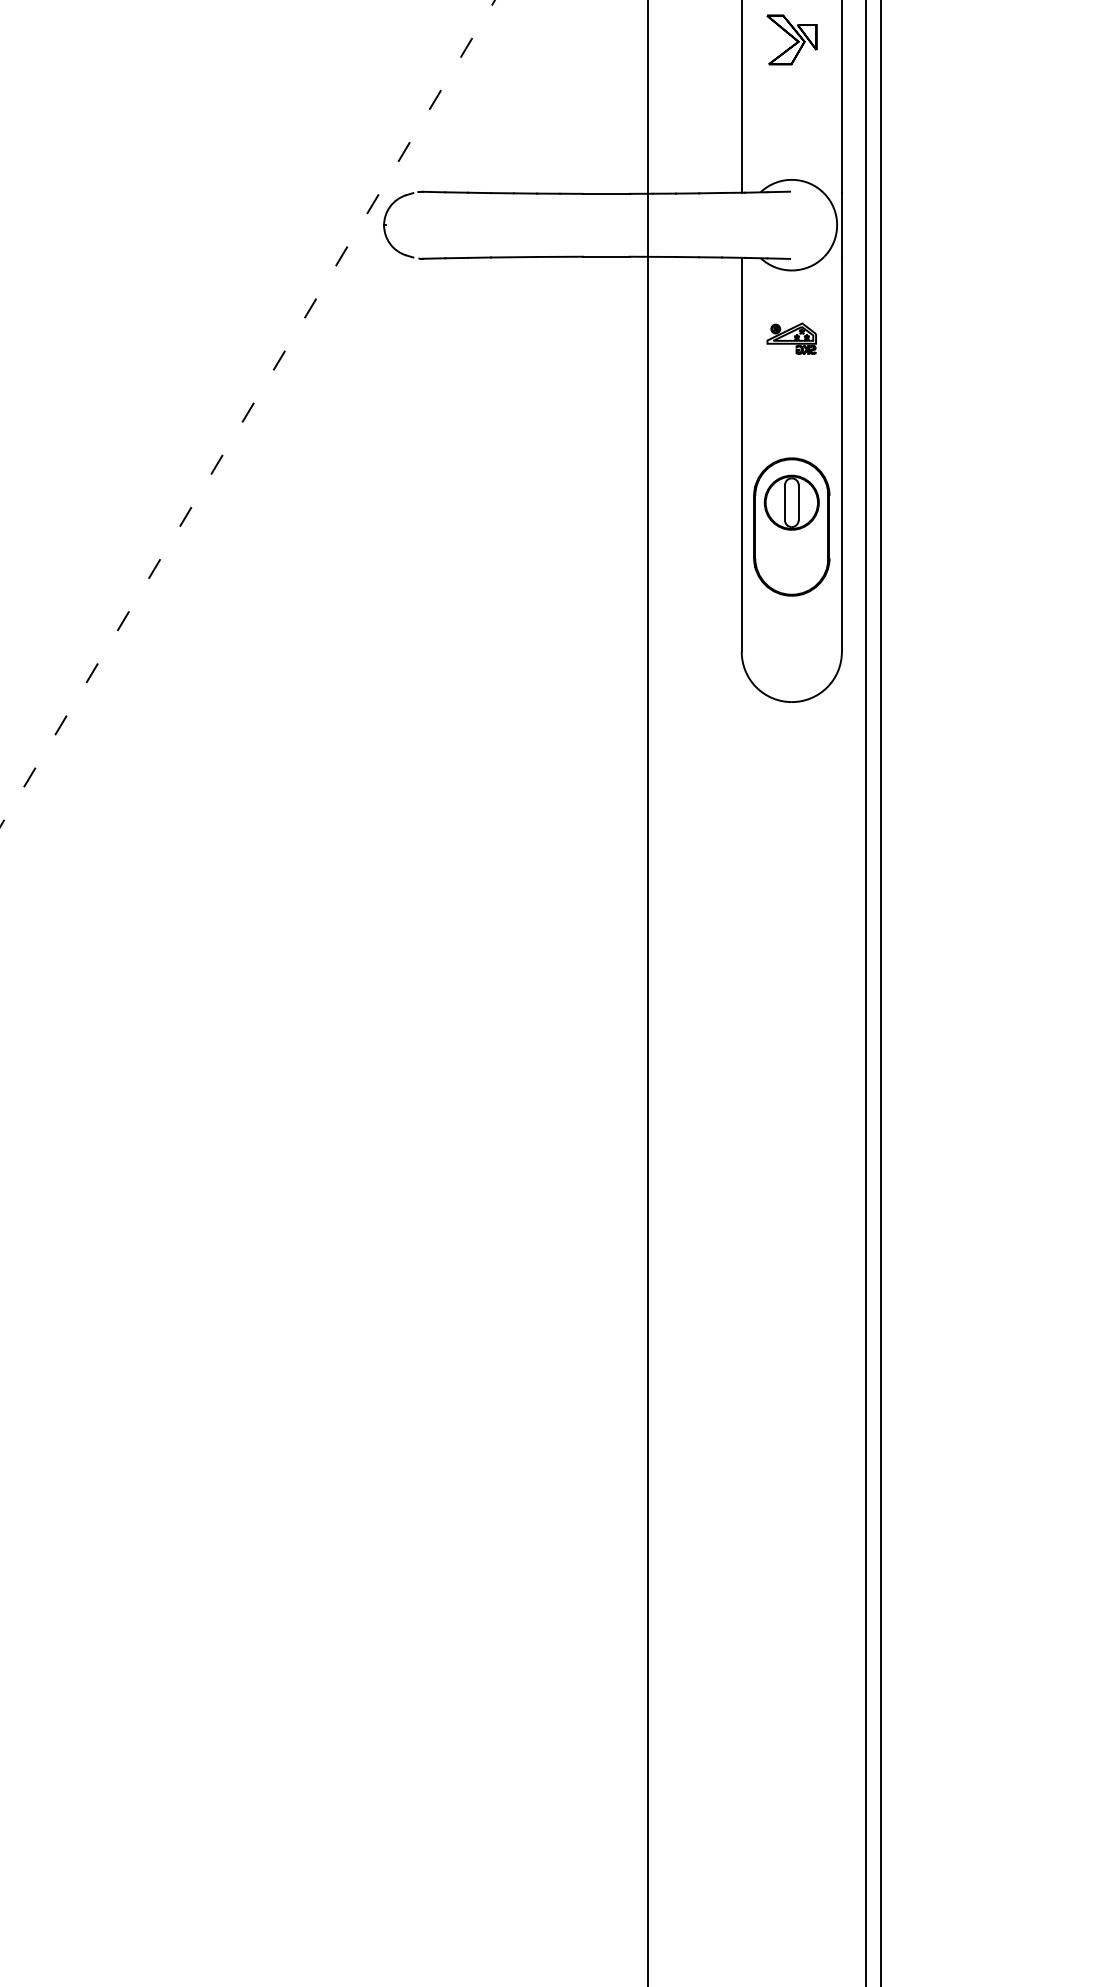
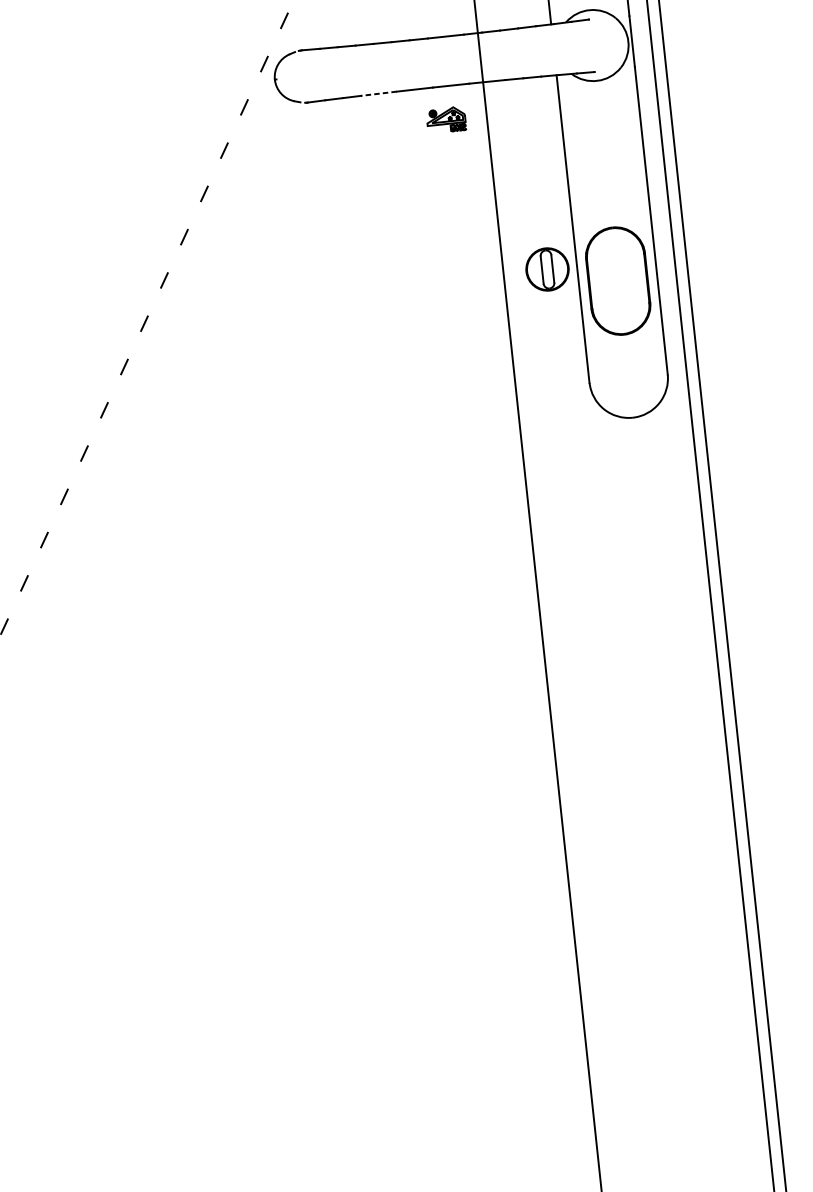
line: (513, 257) -> (378, 93), solid -> dashed
part: (791, 338) -> (446, 119), moved
part: (791, 502) -> (547, 269), moved

